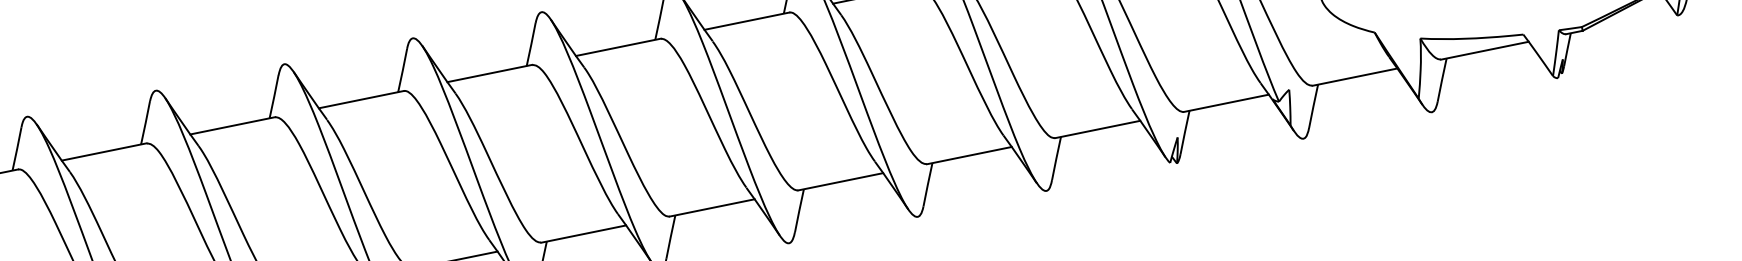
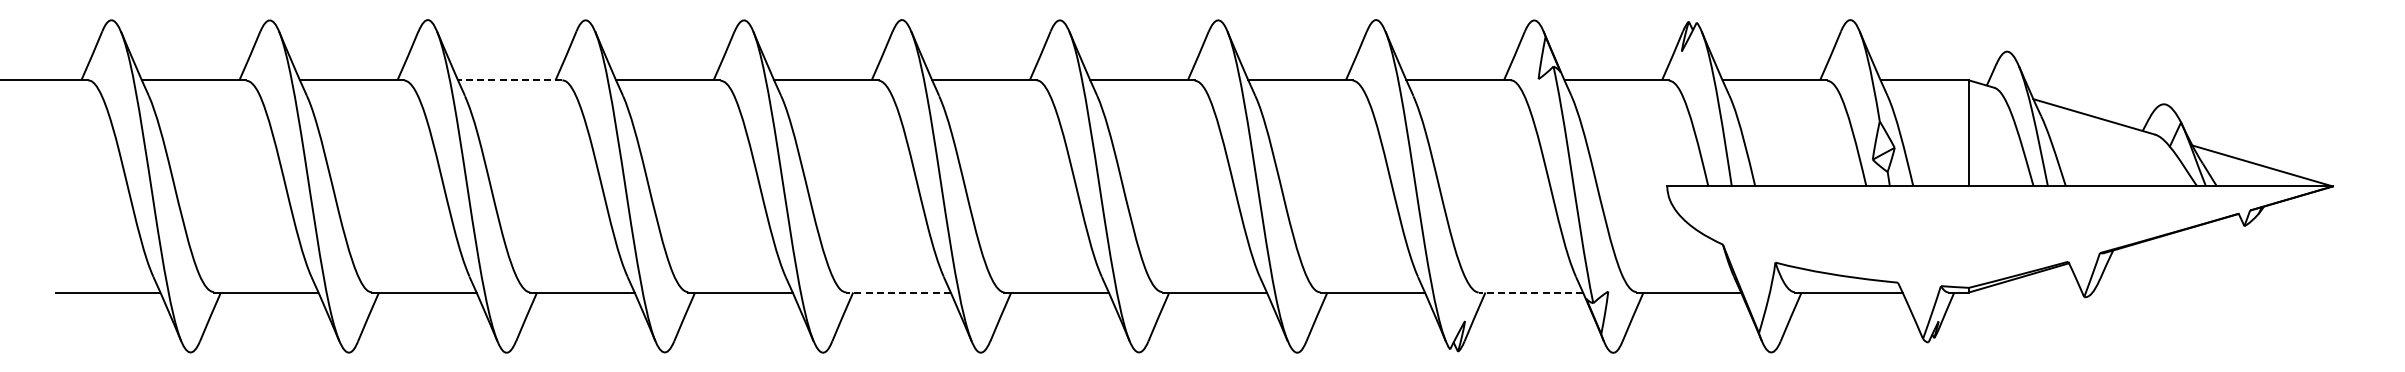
line: (360, 99) -> (509, 80), solid -> dashed
line: (1226, 103) -> (1530, 292), solid -> dashed
line: (712, 207) -> (898, 292), solid -> dashed

